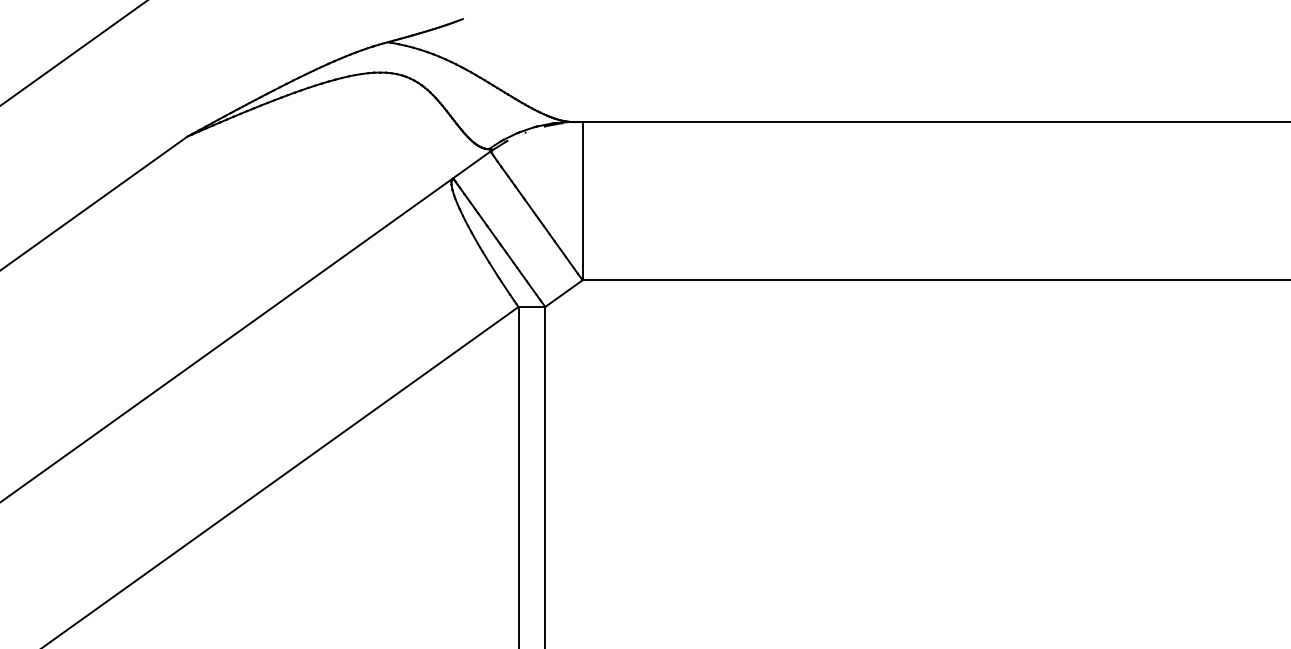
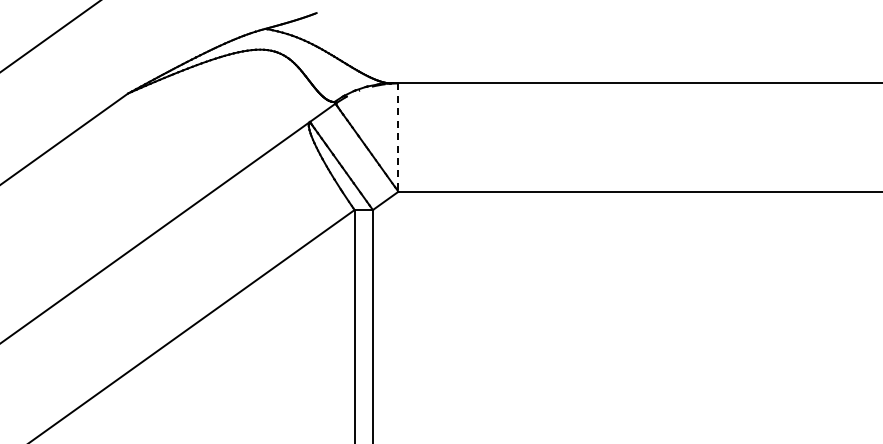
line: (582, 202) -> (398, 138), solid -> dashed

